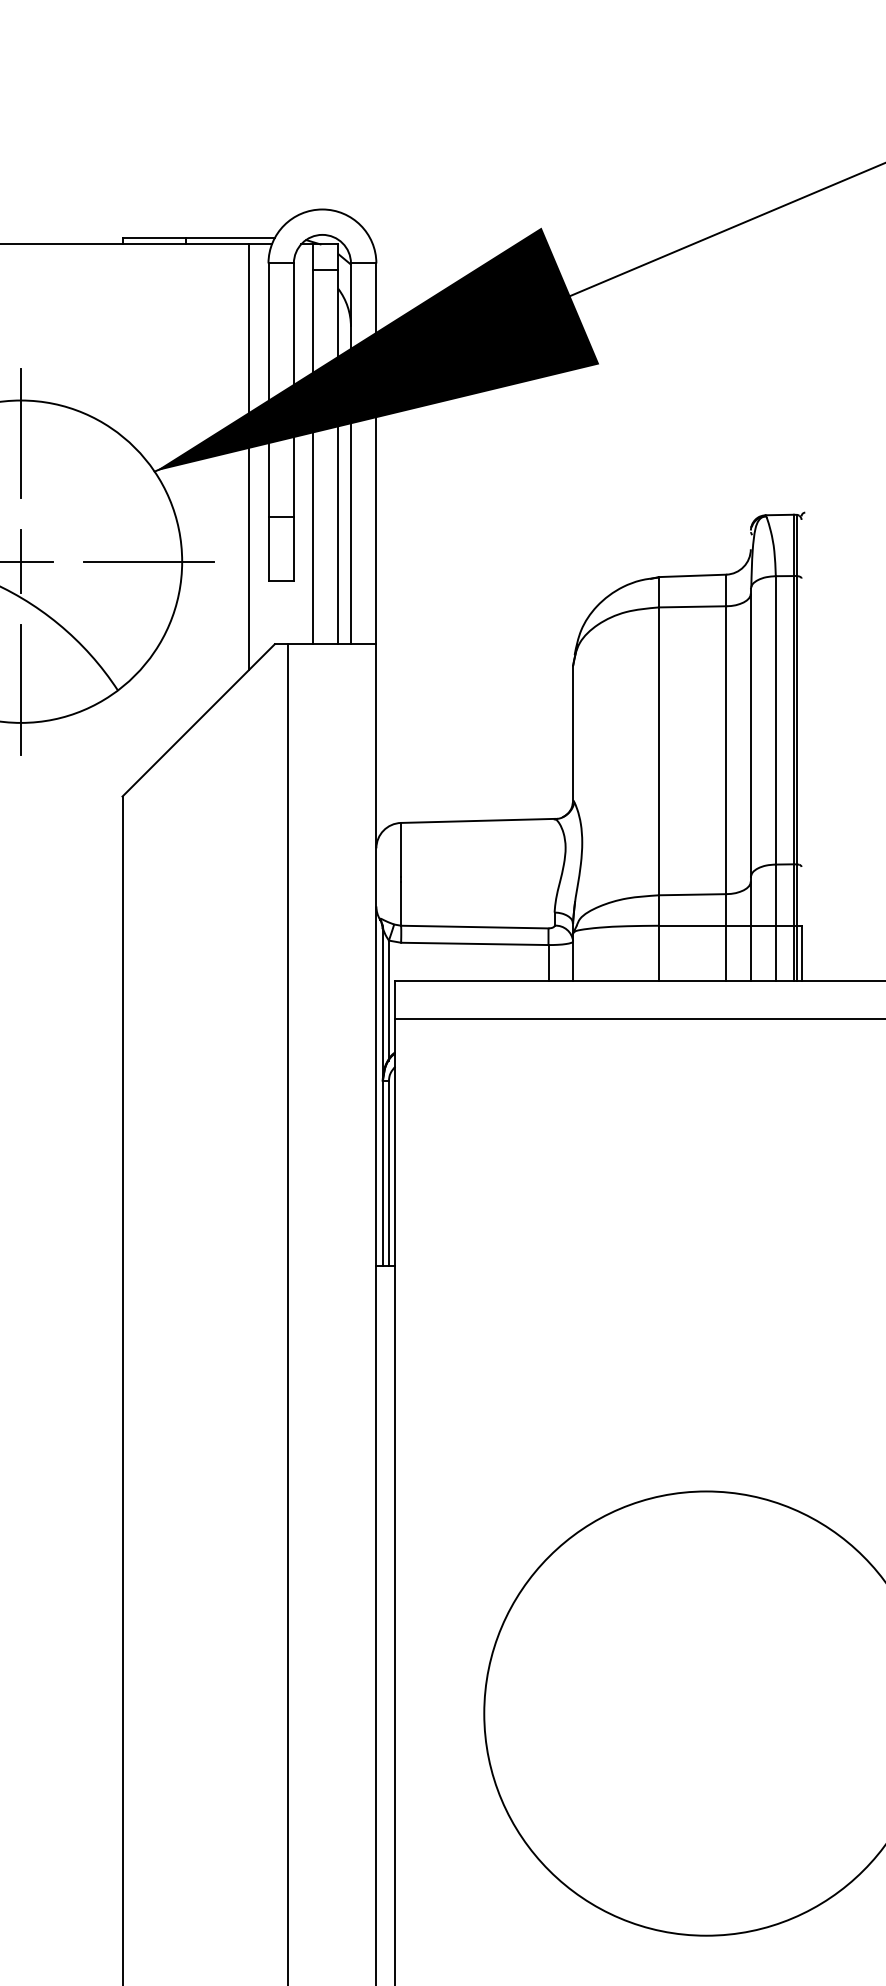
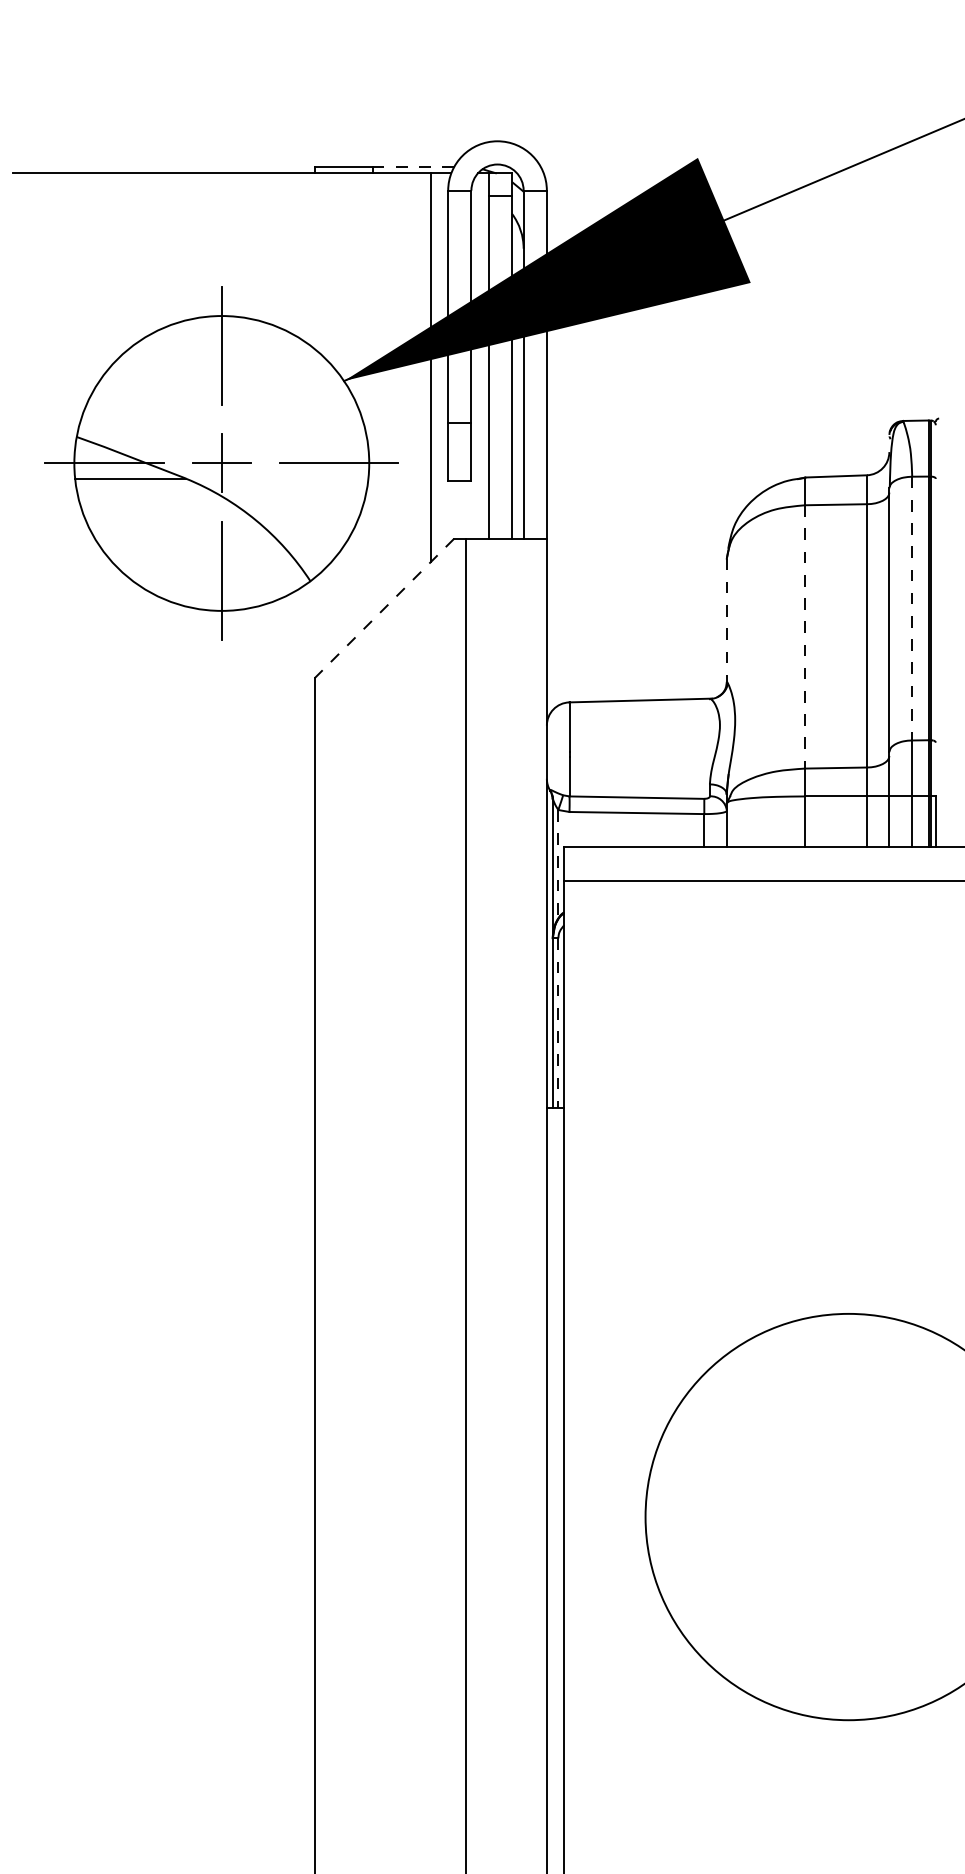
line: (230, 238) -> (413, 167), solid -> dashed
line: (198, 720) -> (384, 608), solid -> dashed
line: (776, 720) -> (912, 608), solid -> dashed
line: (572, 733) -> (726, 620), solid -> dashed
line: (659, 750) -> (805, 636), solid -> dashed
line: (389, 1001) -> (558, 865), solid -> dashed
line: (389, 1174) -> (558, 1023), solid -> dashed

